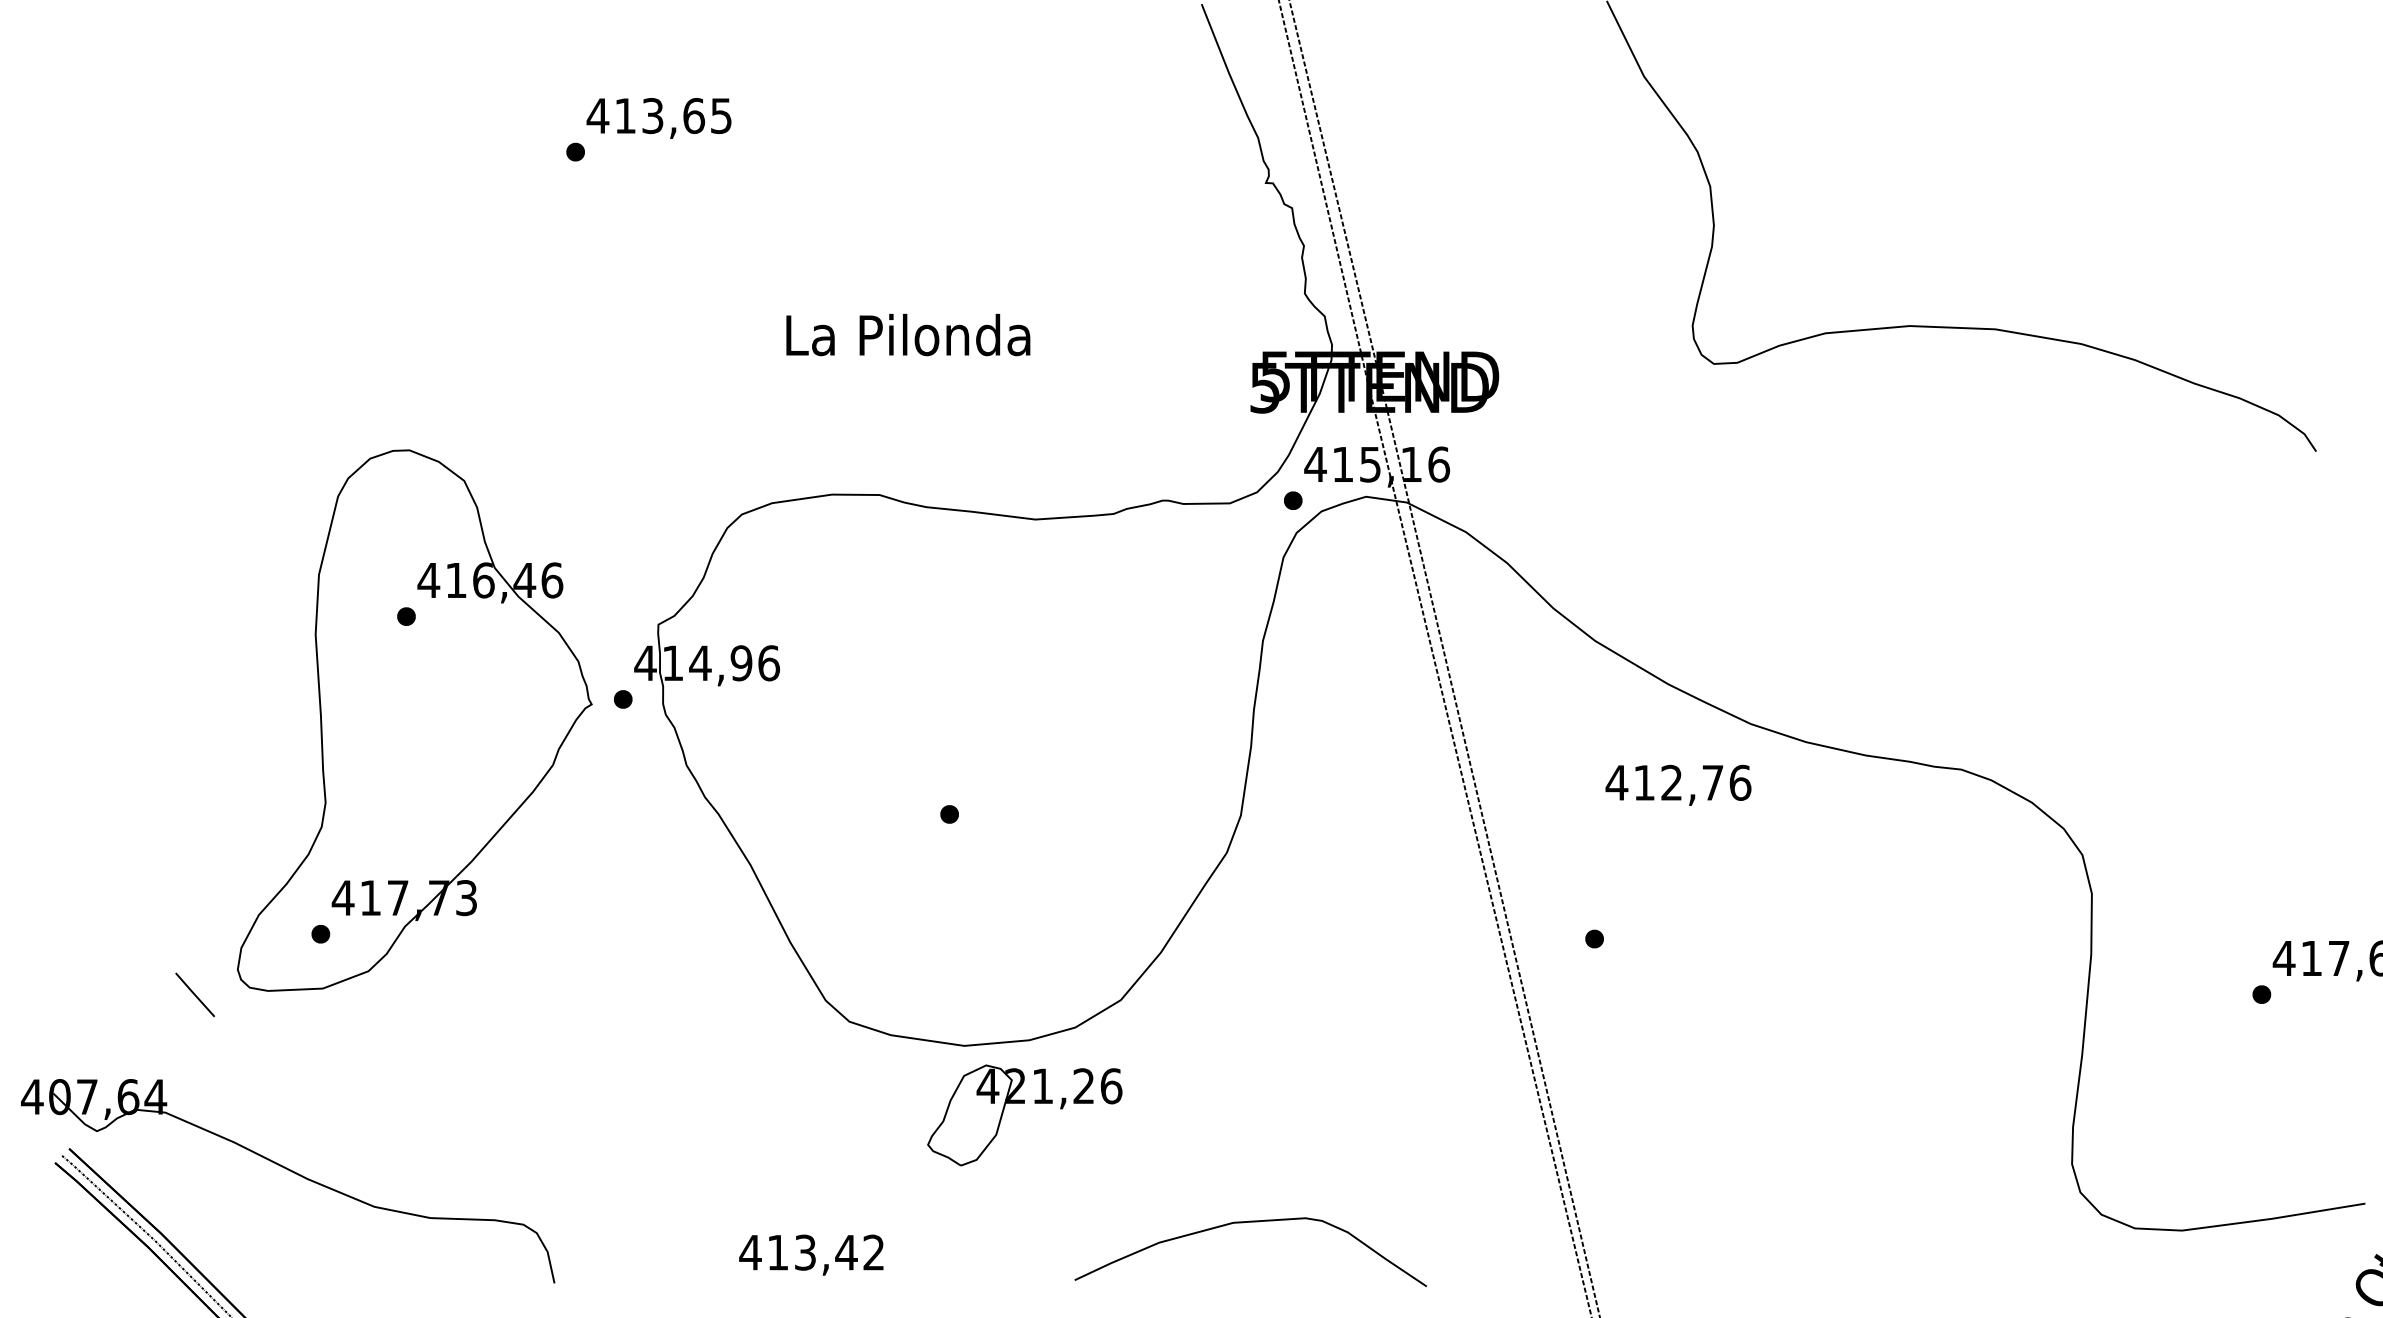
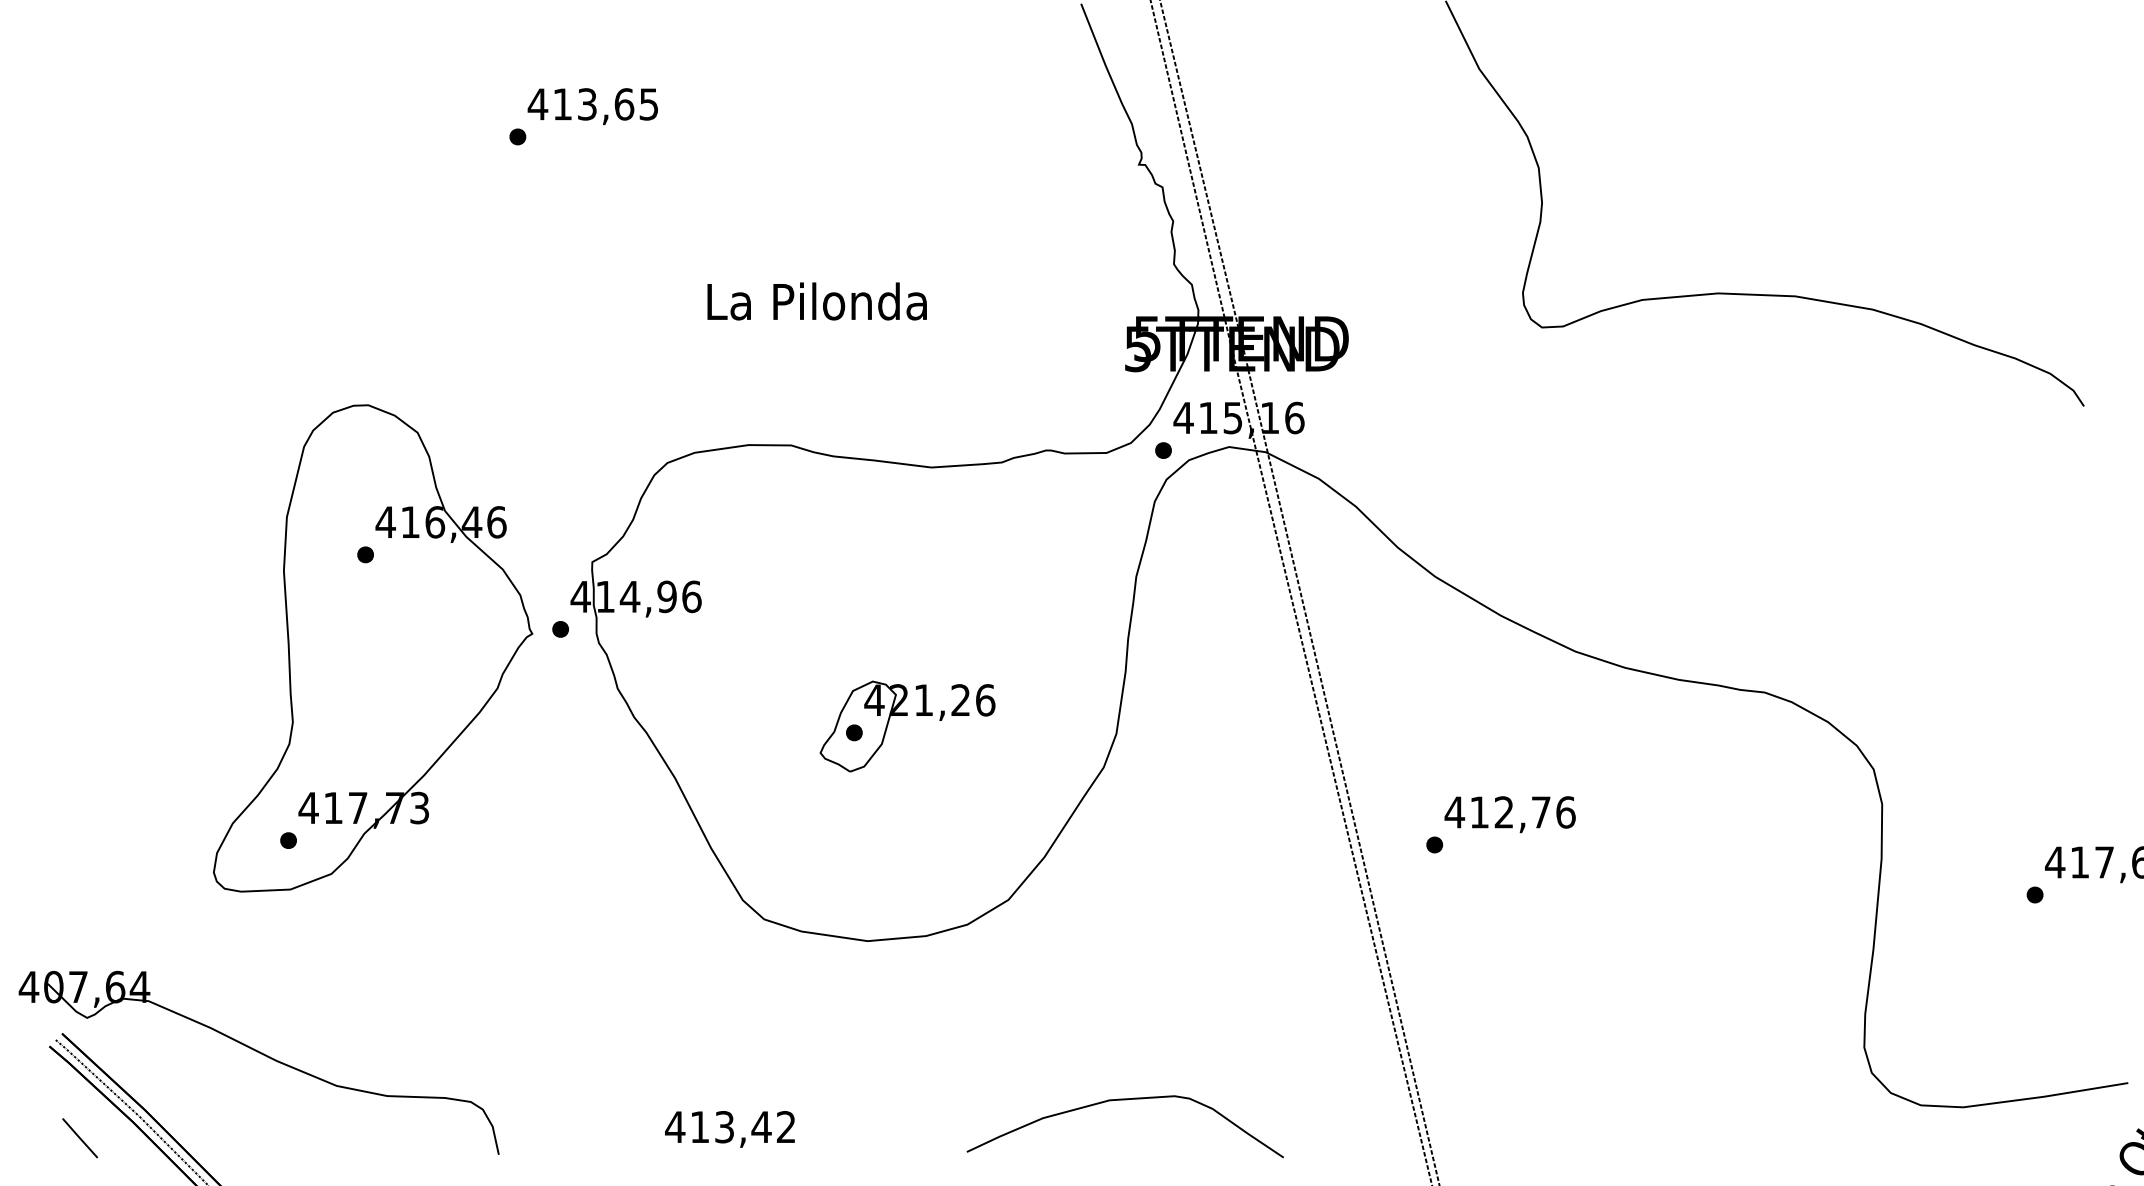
text: (1678, 784) -> (1510, 813), moved
line: (194, 994) -> (79, 1137), moved
part: (1024, 1103) -> (907, 715), moved

